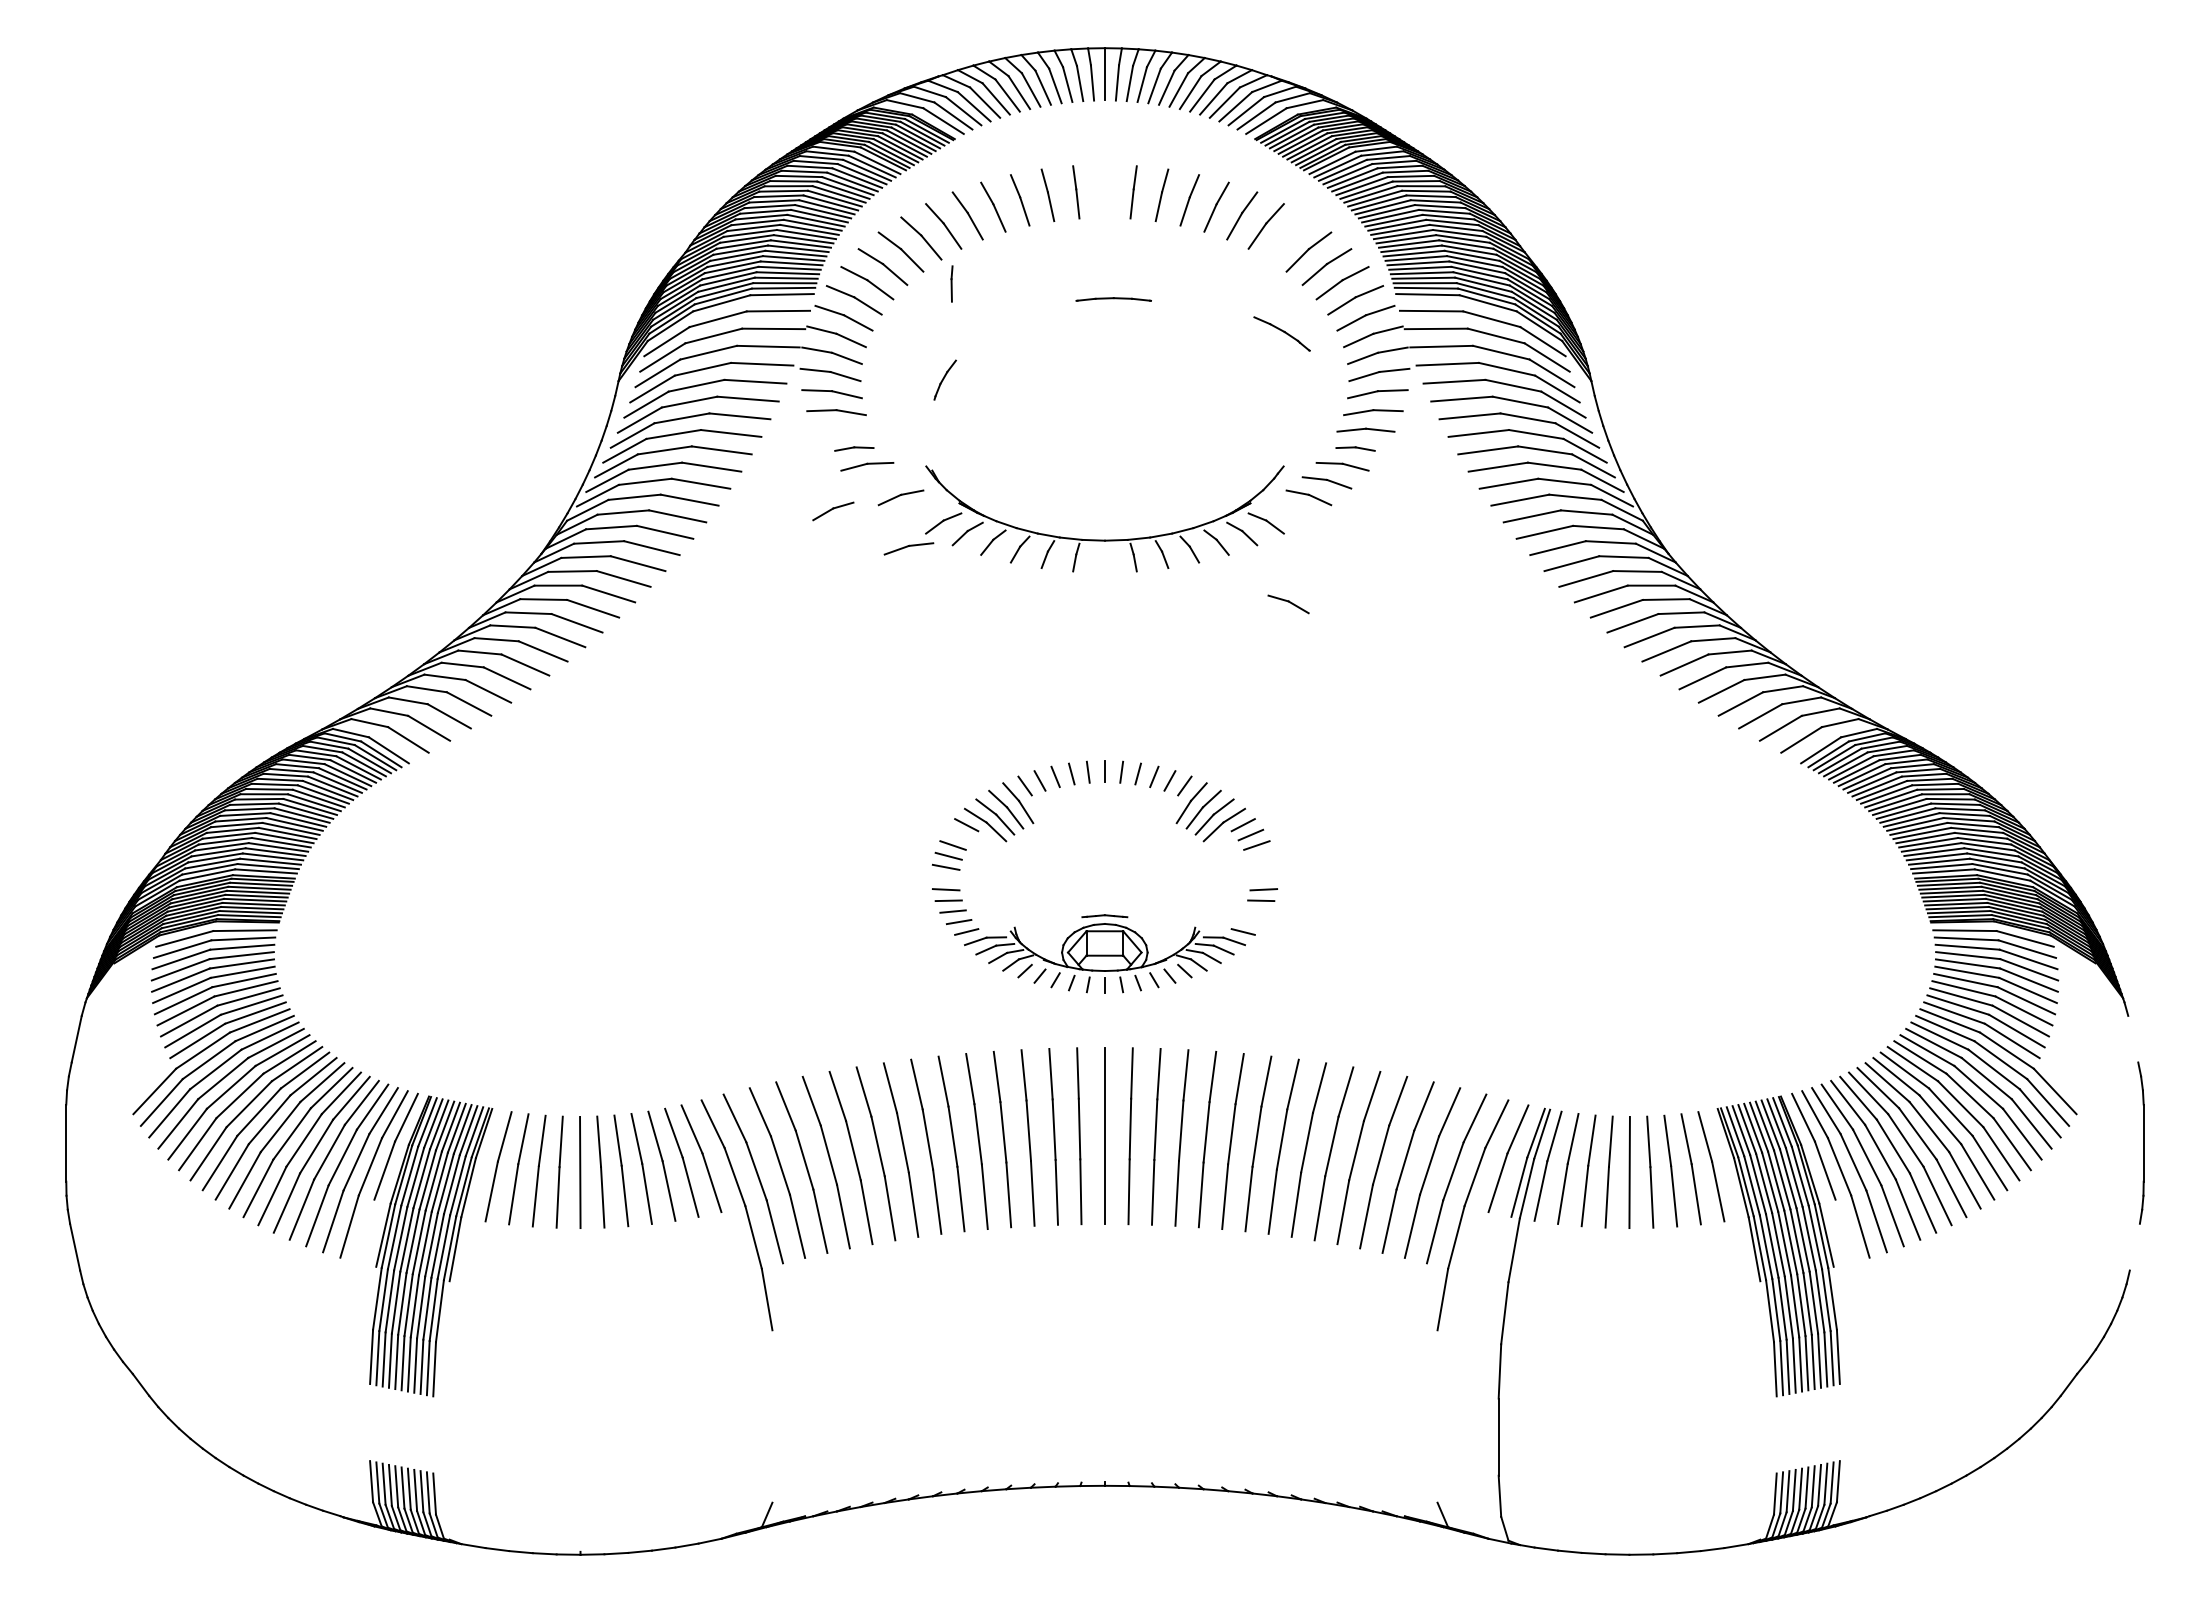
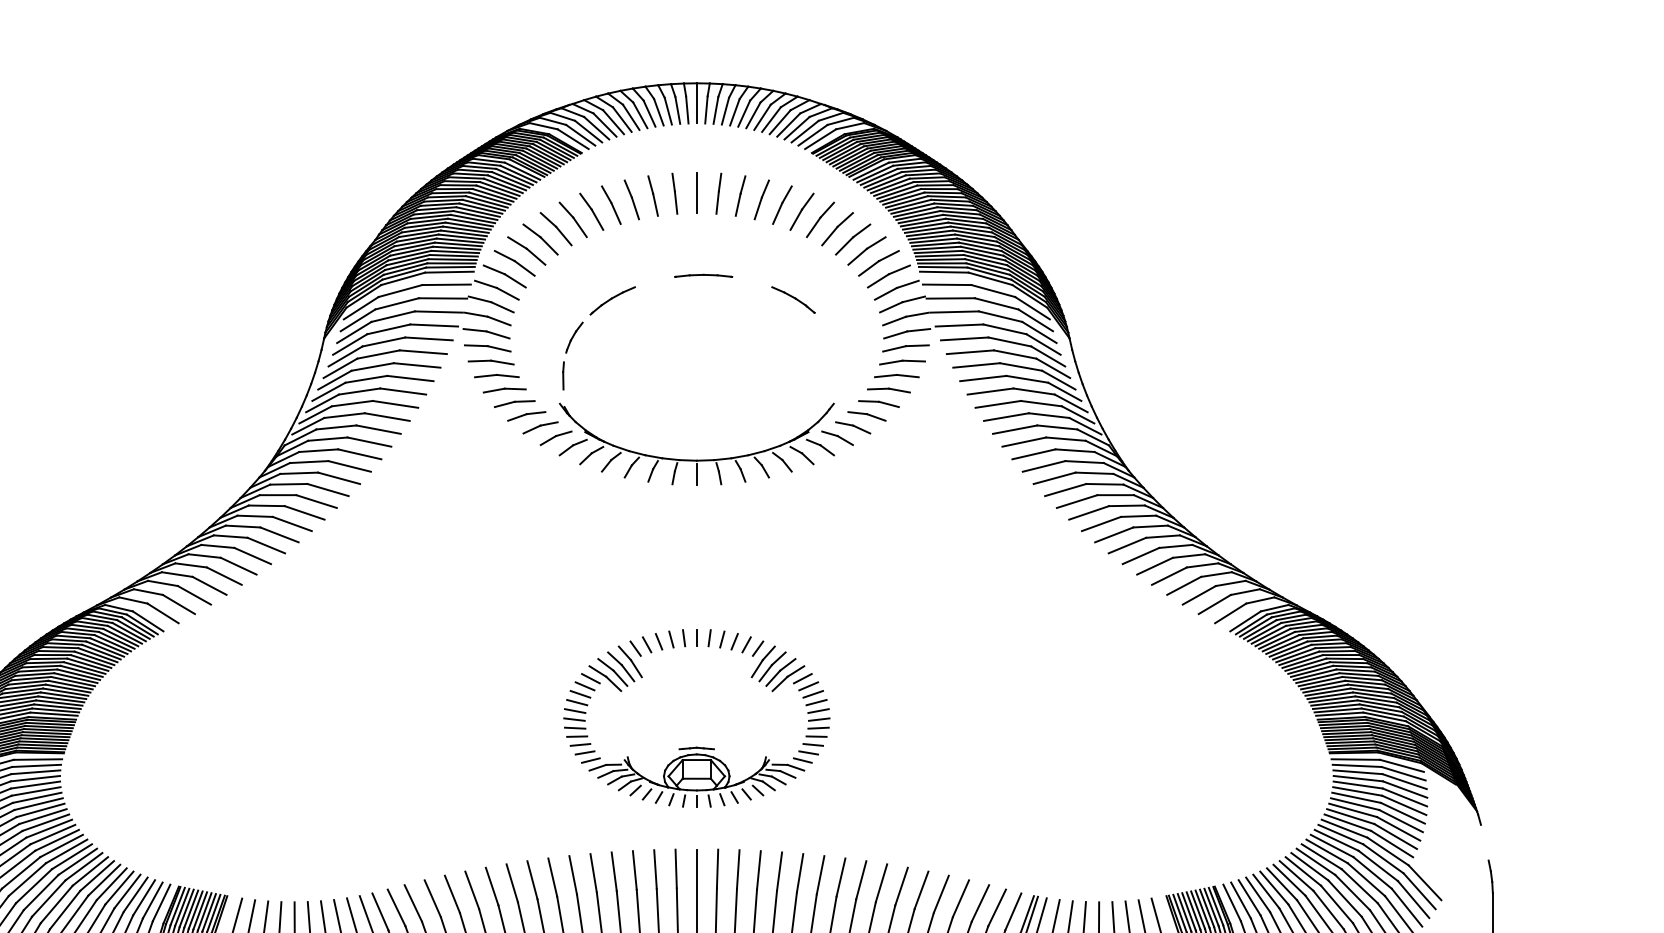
line: (1104, 191) -> (696, 193), added
part: (1288, 238) -> (837, 229), added
line: (951, 283) -> (563, 375), moved
part: (995, 331) -> (612, 300), added
part: (1281, 333) -> (793, 299), moved
part: (843, 429) -> (496, 375), added
part: (854, 448) -> (504, 390), size x1.43
part: (1355, 448) -> (888, 390), size x1.43
part: (833, 511) -> (556, 438), moved
part: (908, 548) -> (526, 416), moved
line: (1105, 558) -> (697, 474), added
part: (1288, 604) -> (837, 438), moved
line: (958, 834) -> (584, 685), added
line: (1261, 855) -> (816, 701), added
line: (1263, 866) -> (818, 710), added
line: (945, 878) -> (574, 719), added
line: (1264, 878) -> (819, 719), added
line: (1256, 911) -> (812, 744), added
line: (1250, 921) -> (808, 752), added

